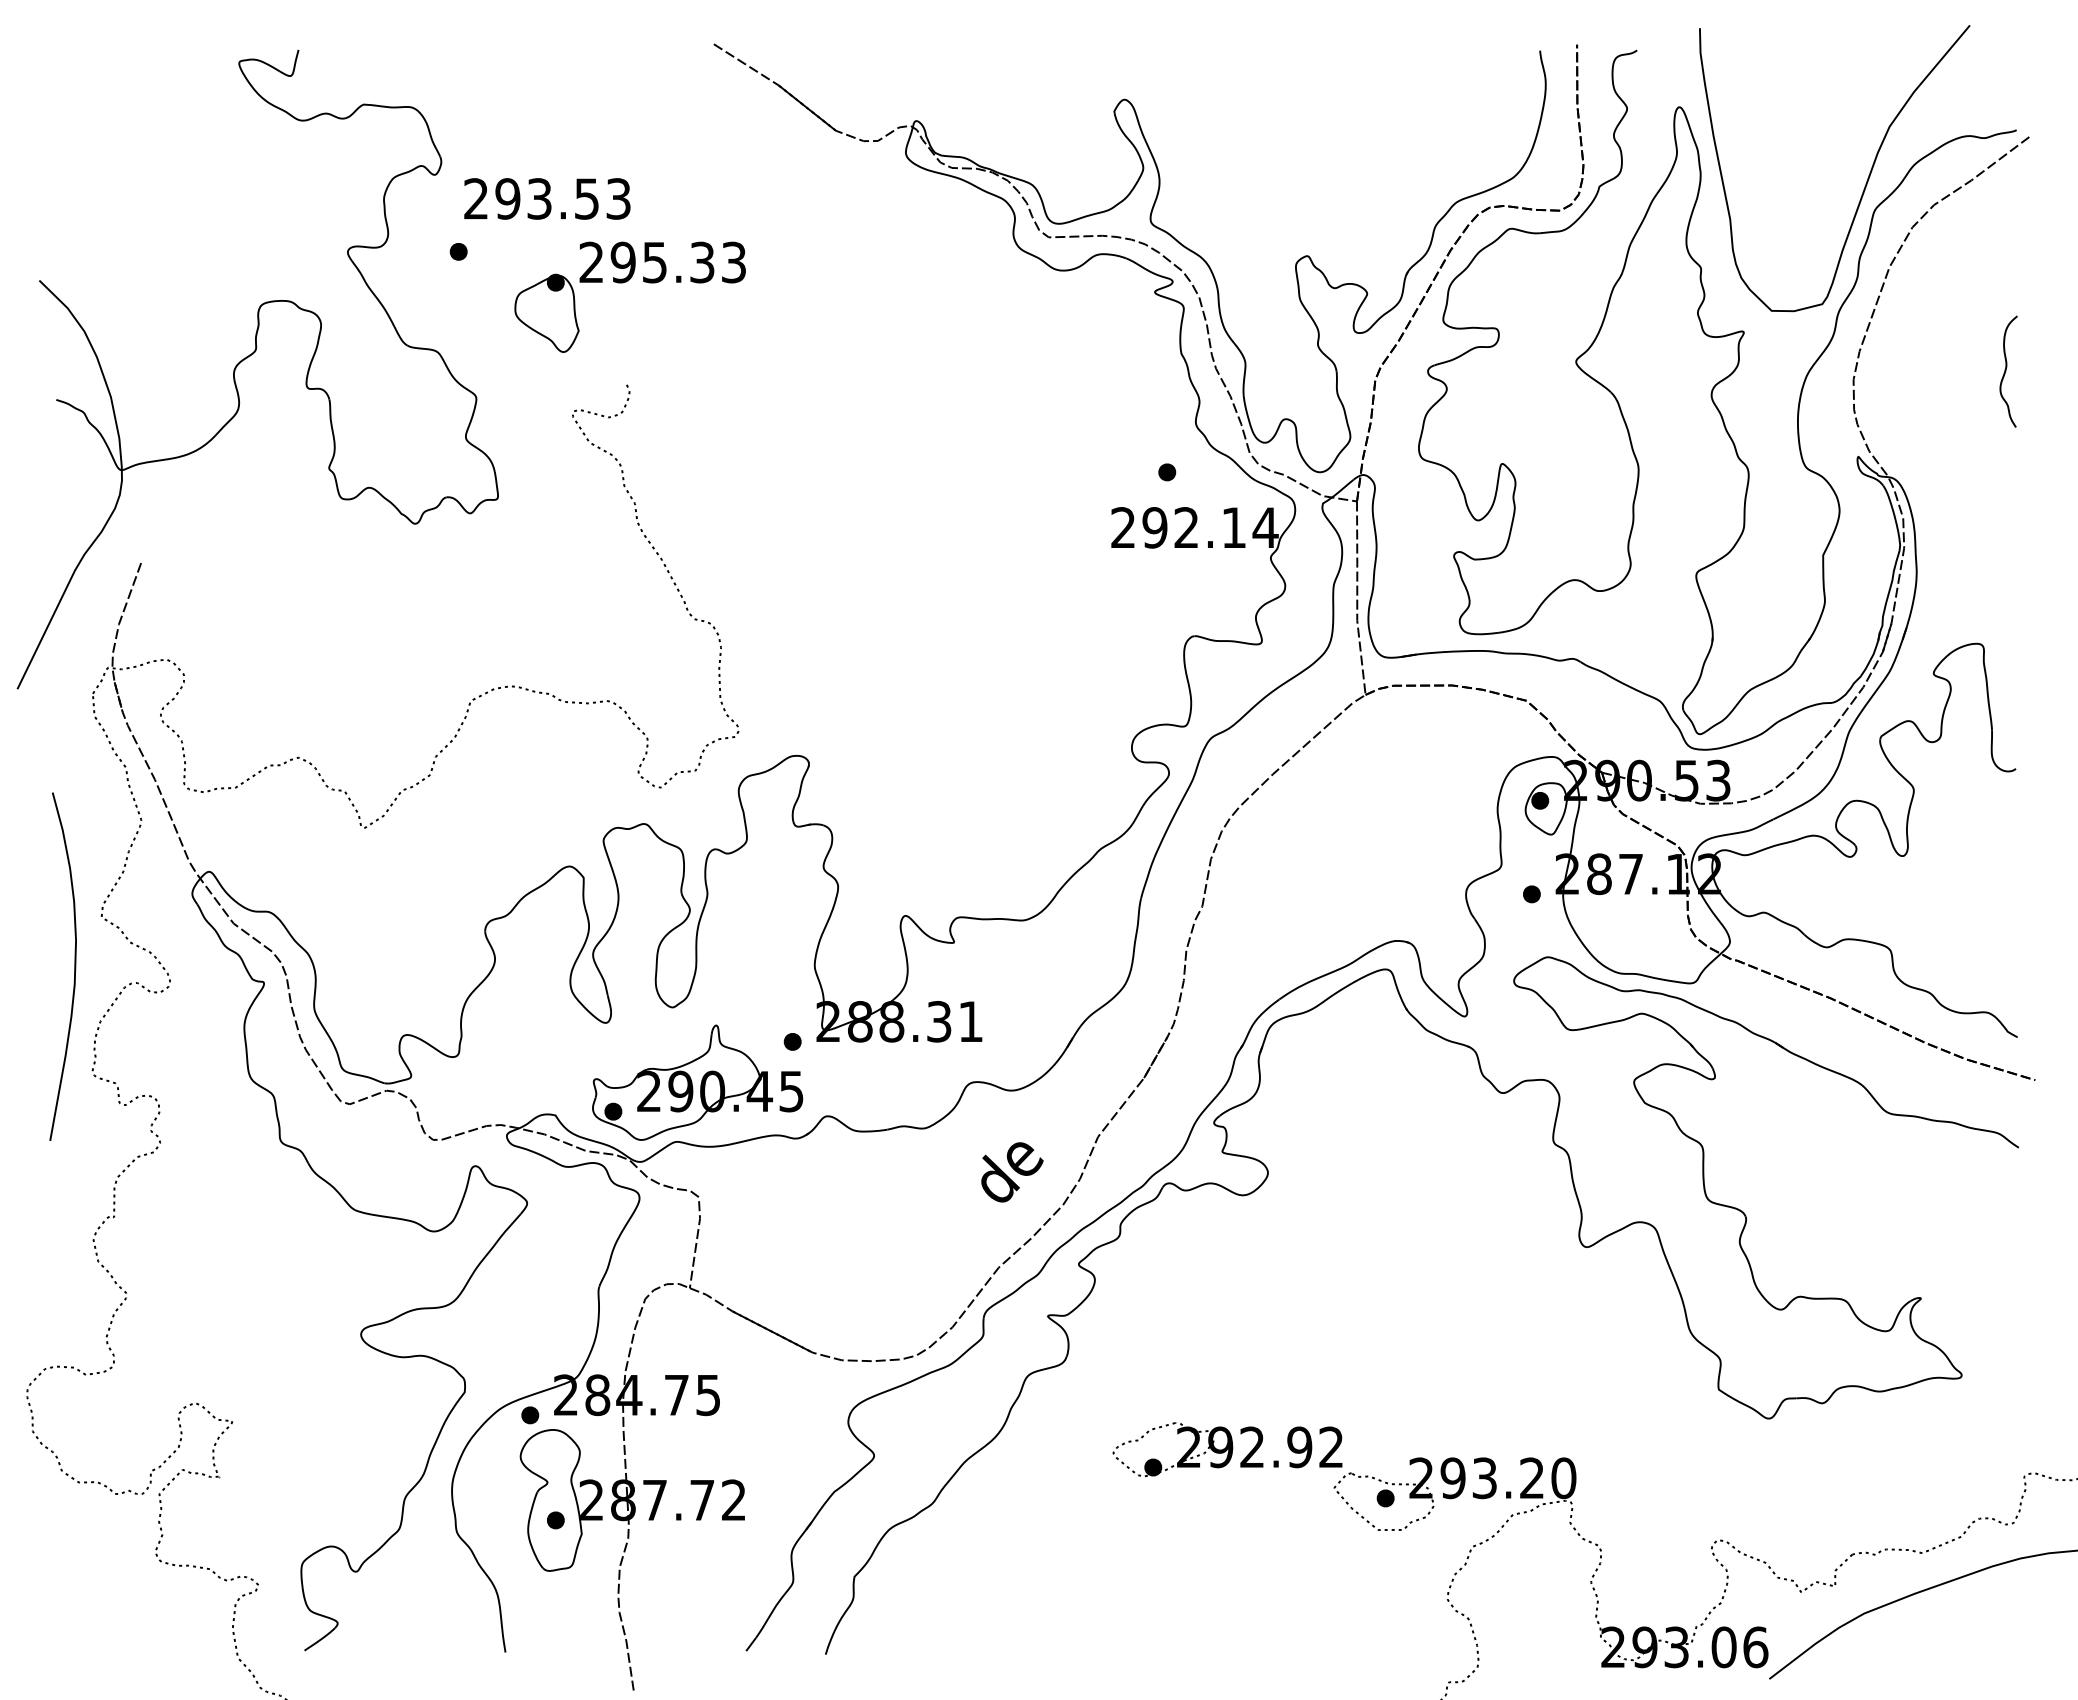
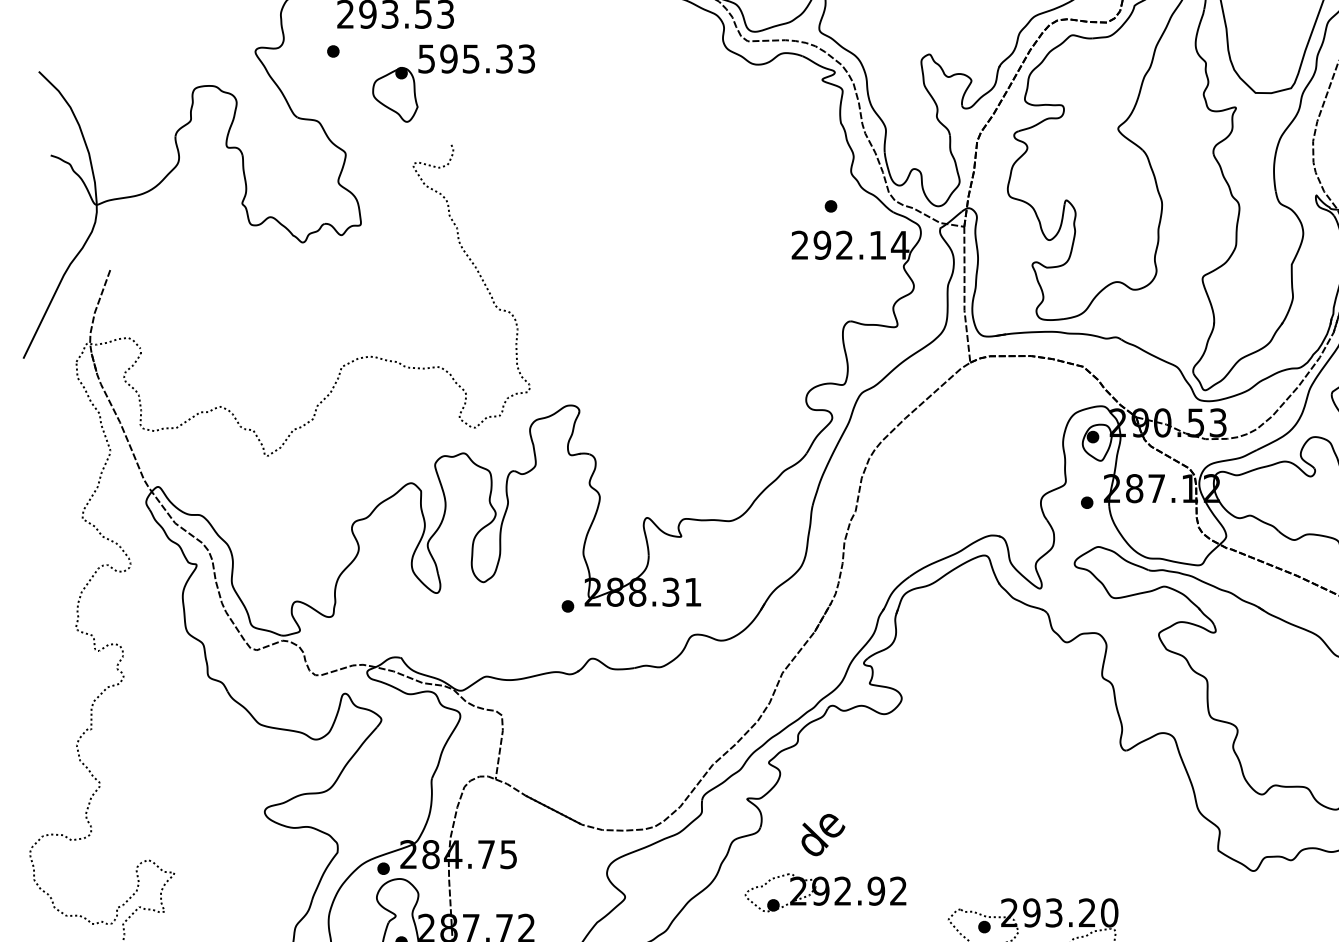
text: (591, 262) -> (426, 58), 295.33 -> 595.33
curve: (74, 966) -> (63, 553), removed
part: (697, 1082) -> (501, 634), removed
text: (1012, 1172) -> (823, 835), moved
part: (1227, 1449) -> (825, 892), moved

